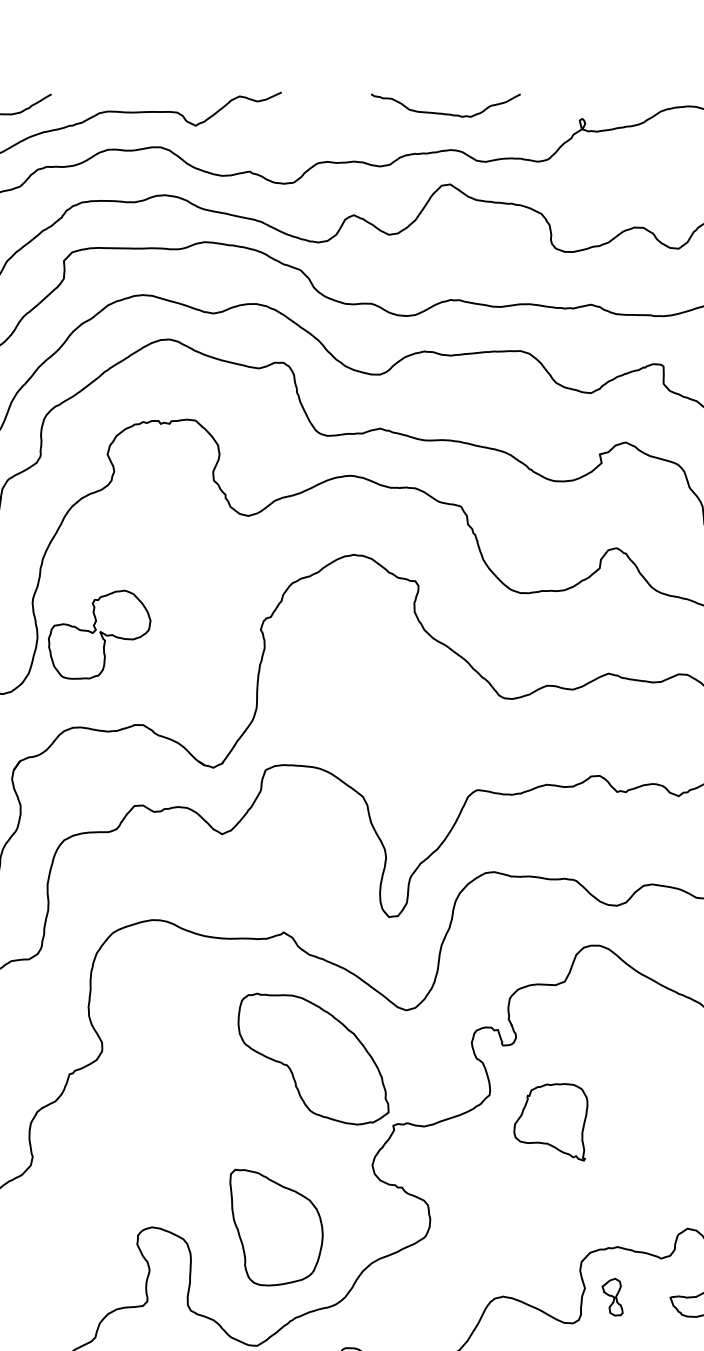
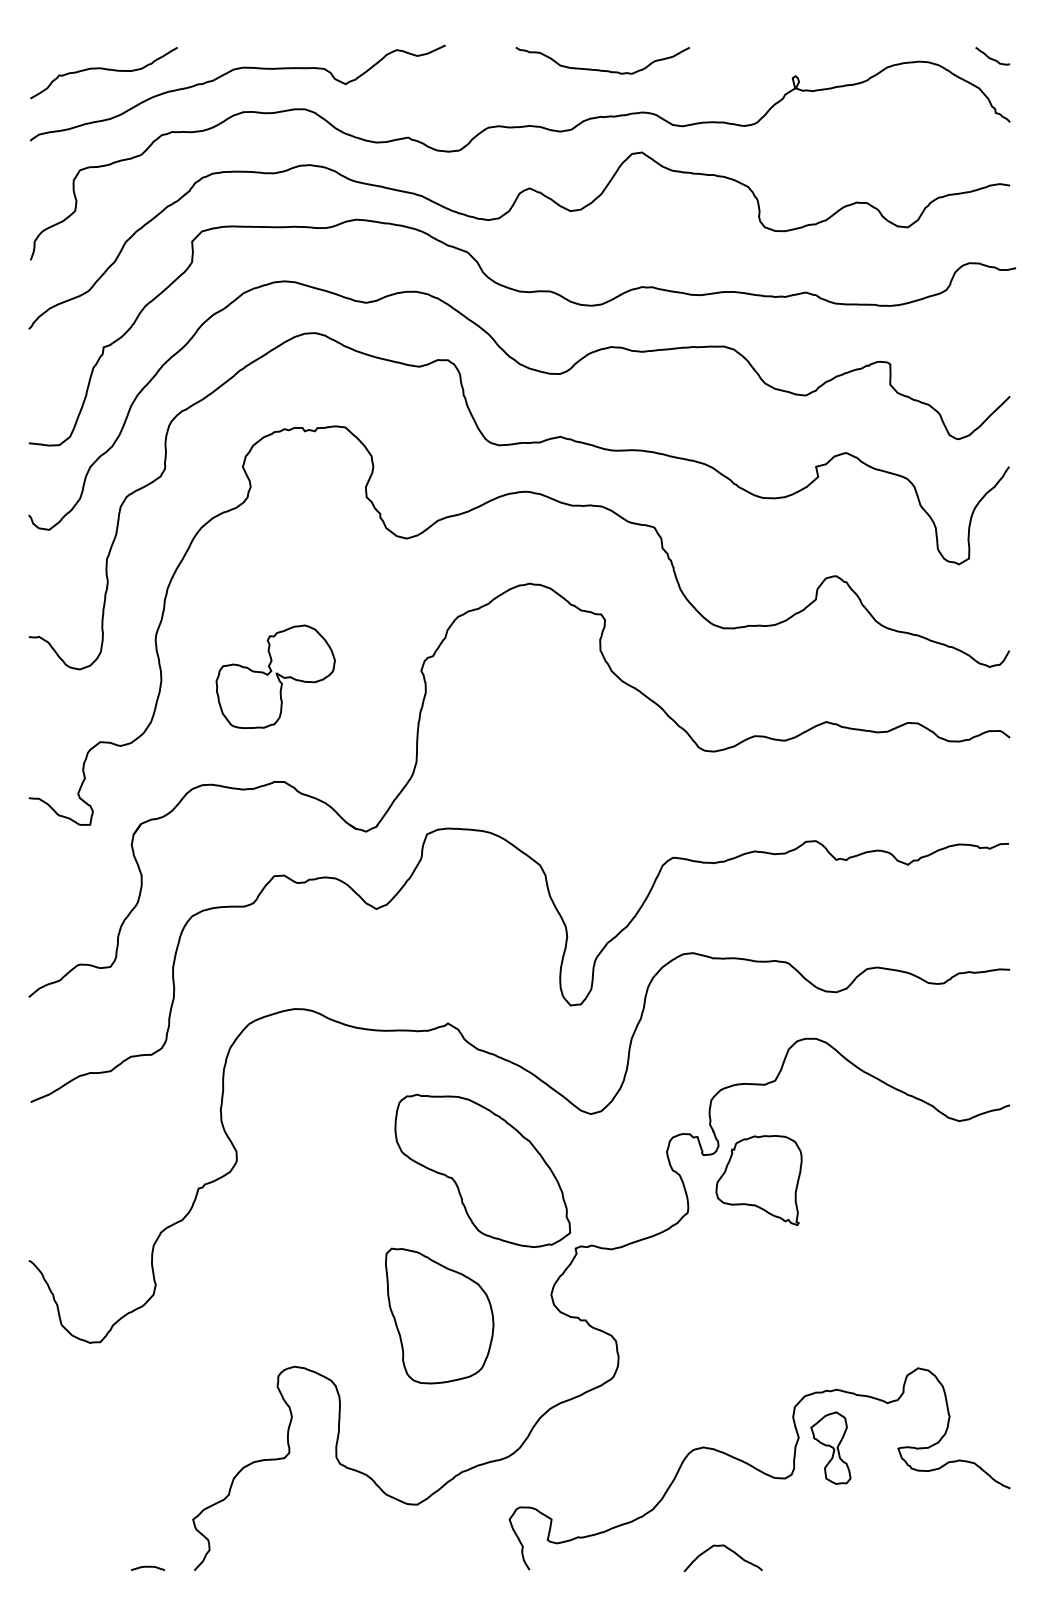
curve: (444, 113) -> (601, 69), moved
part: (99, 634) -> (275, 676), moved
part: (550, 1122) -> (758, 1180), moved
part: (276, 1227) -> (439, 1315), moved
part: (612, 1296) -> (830, 1447), size x1.67

